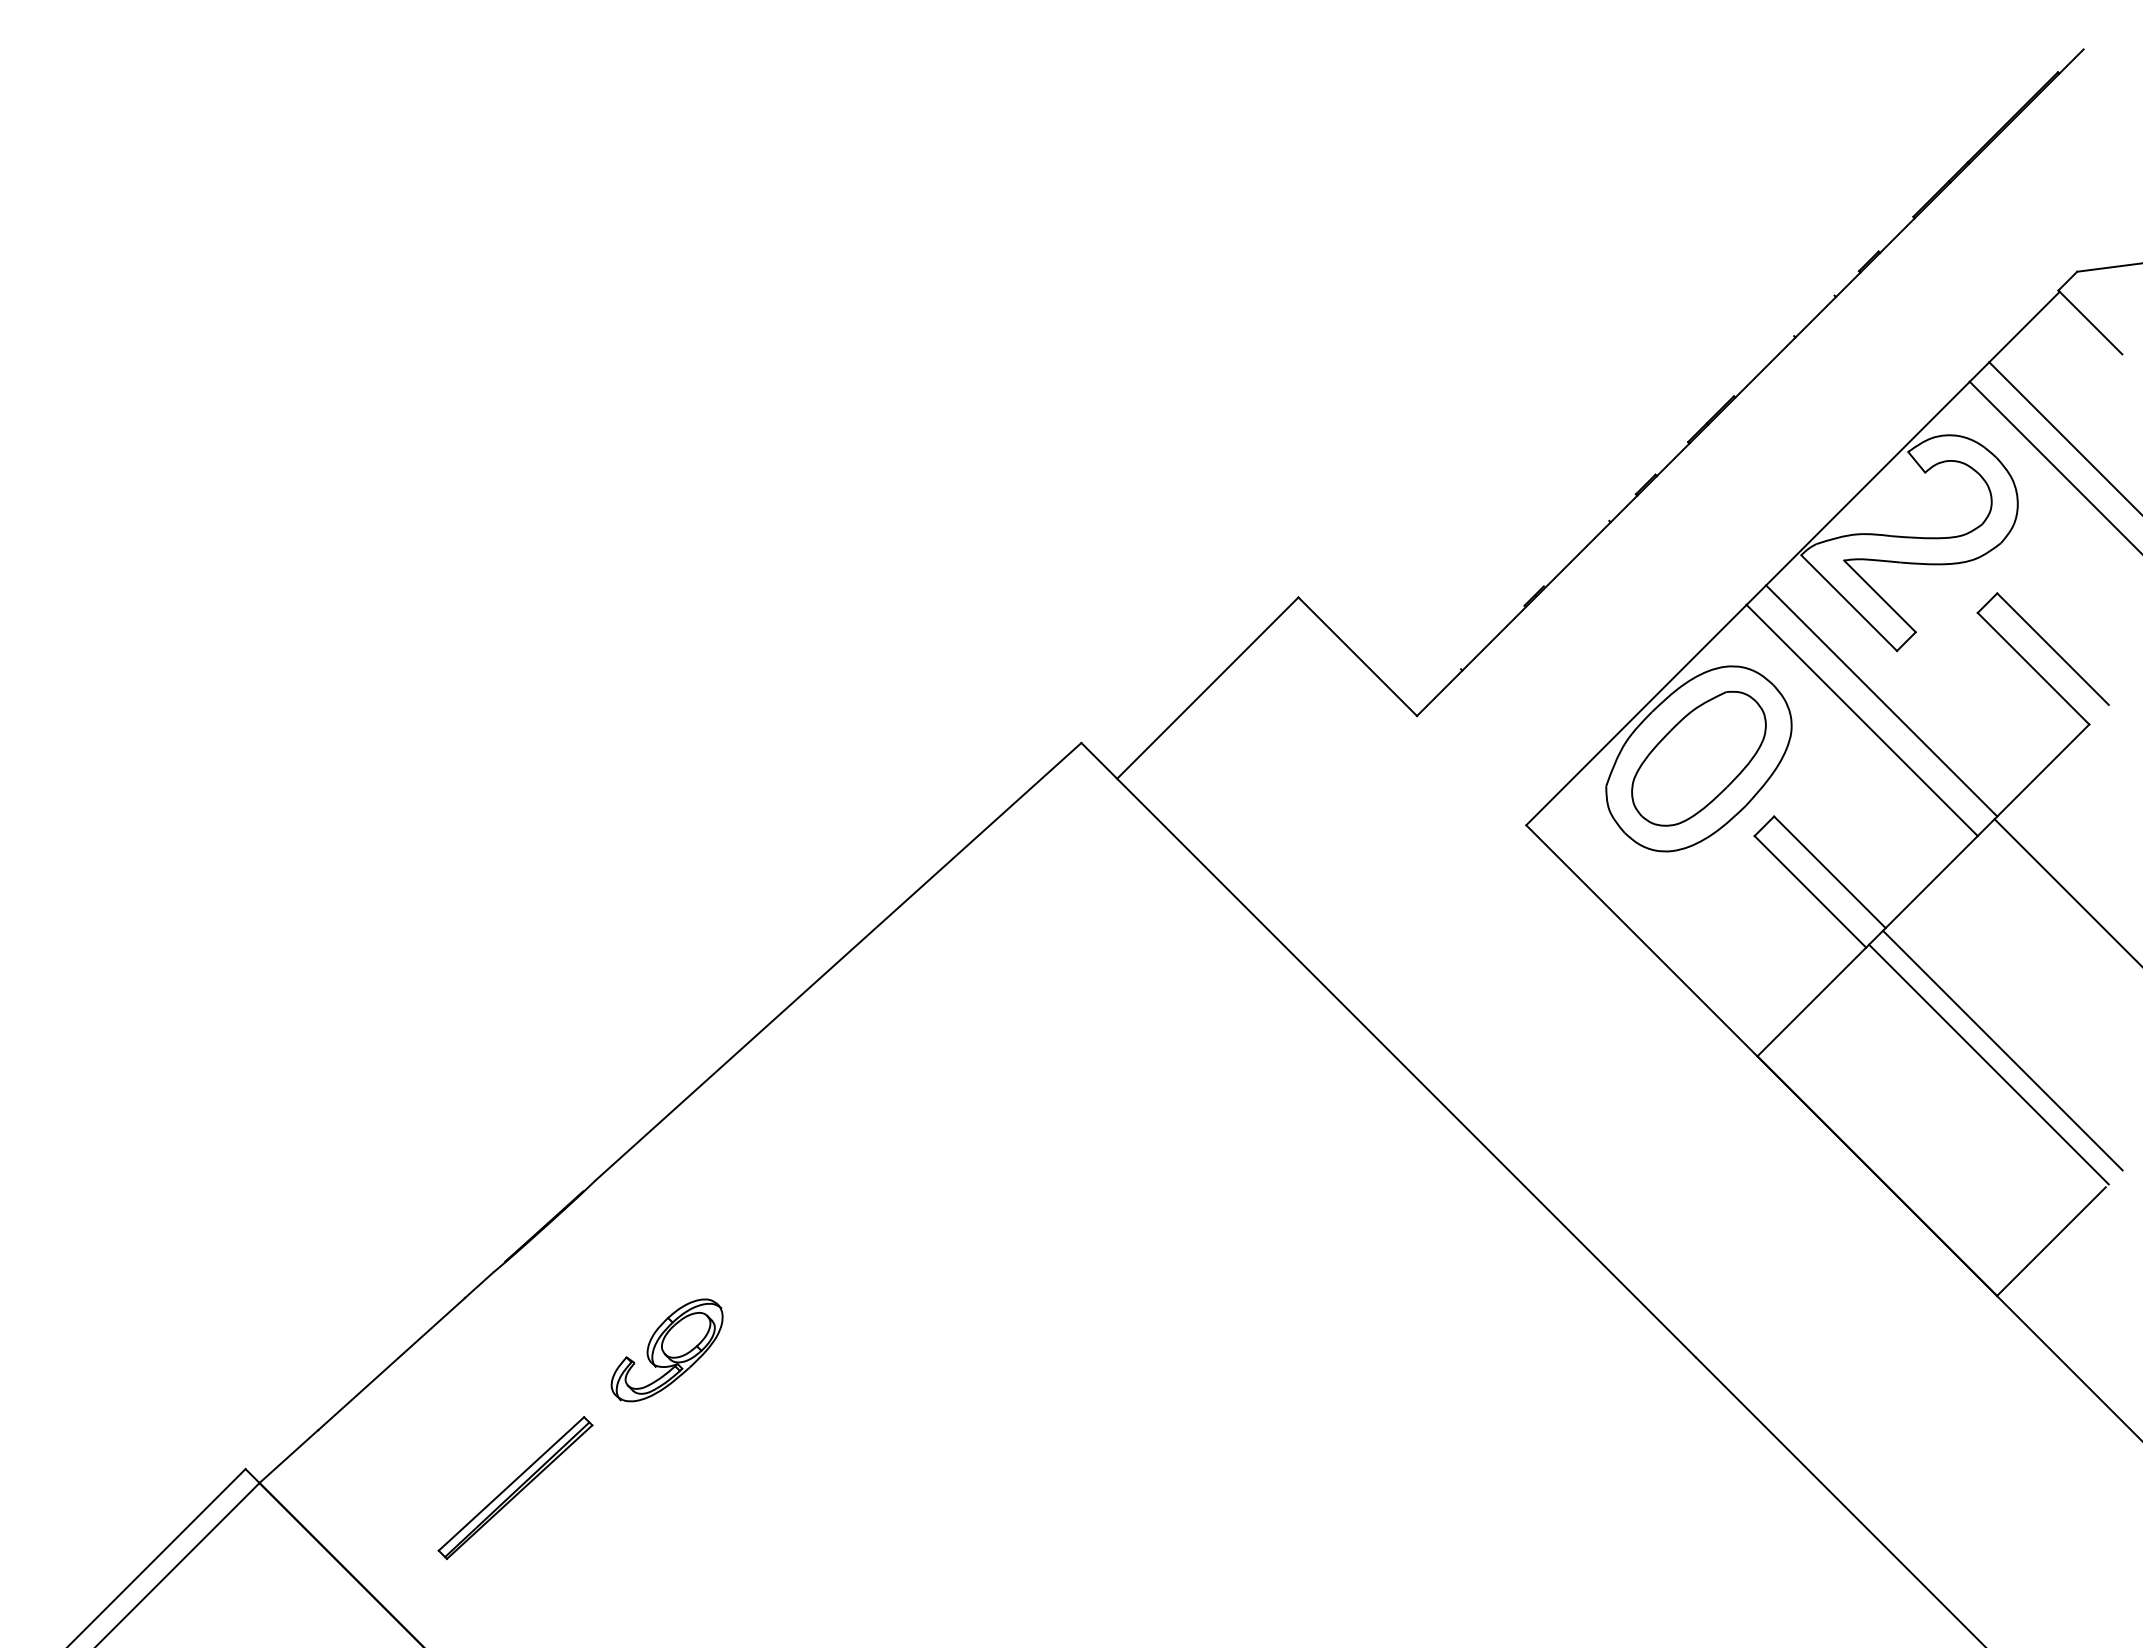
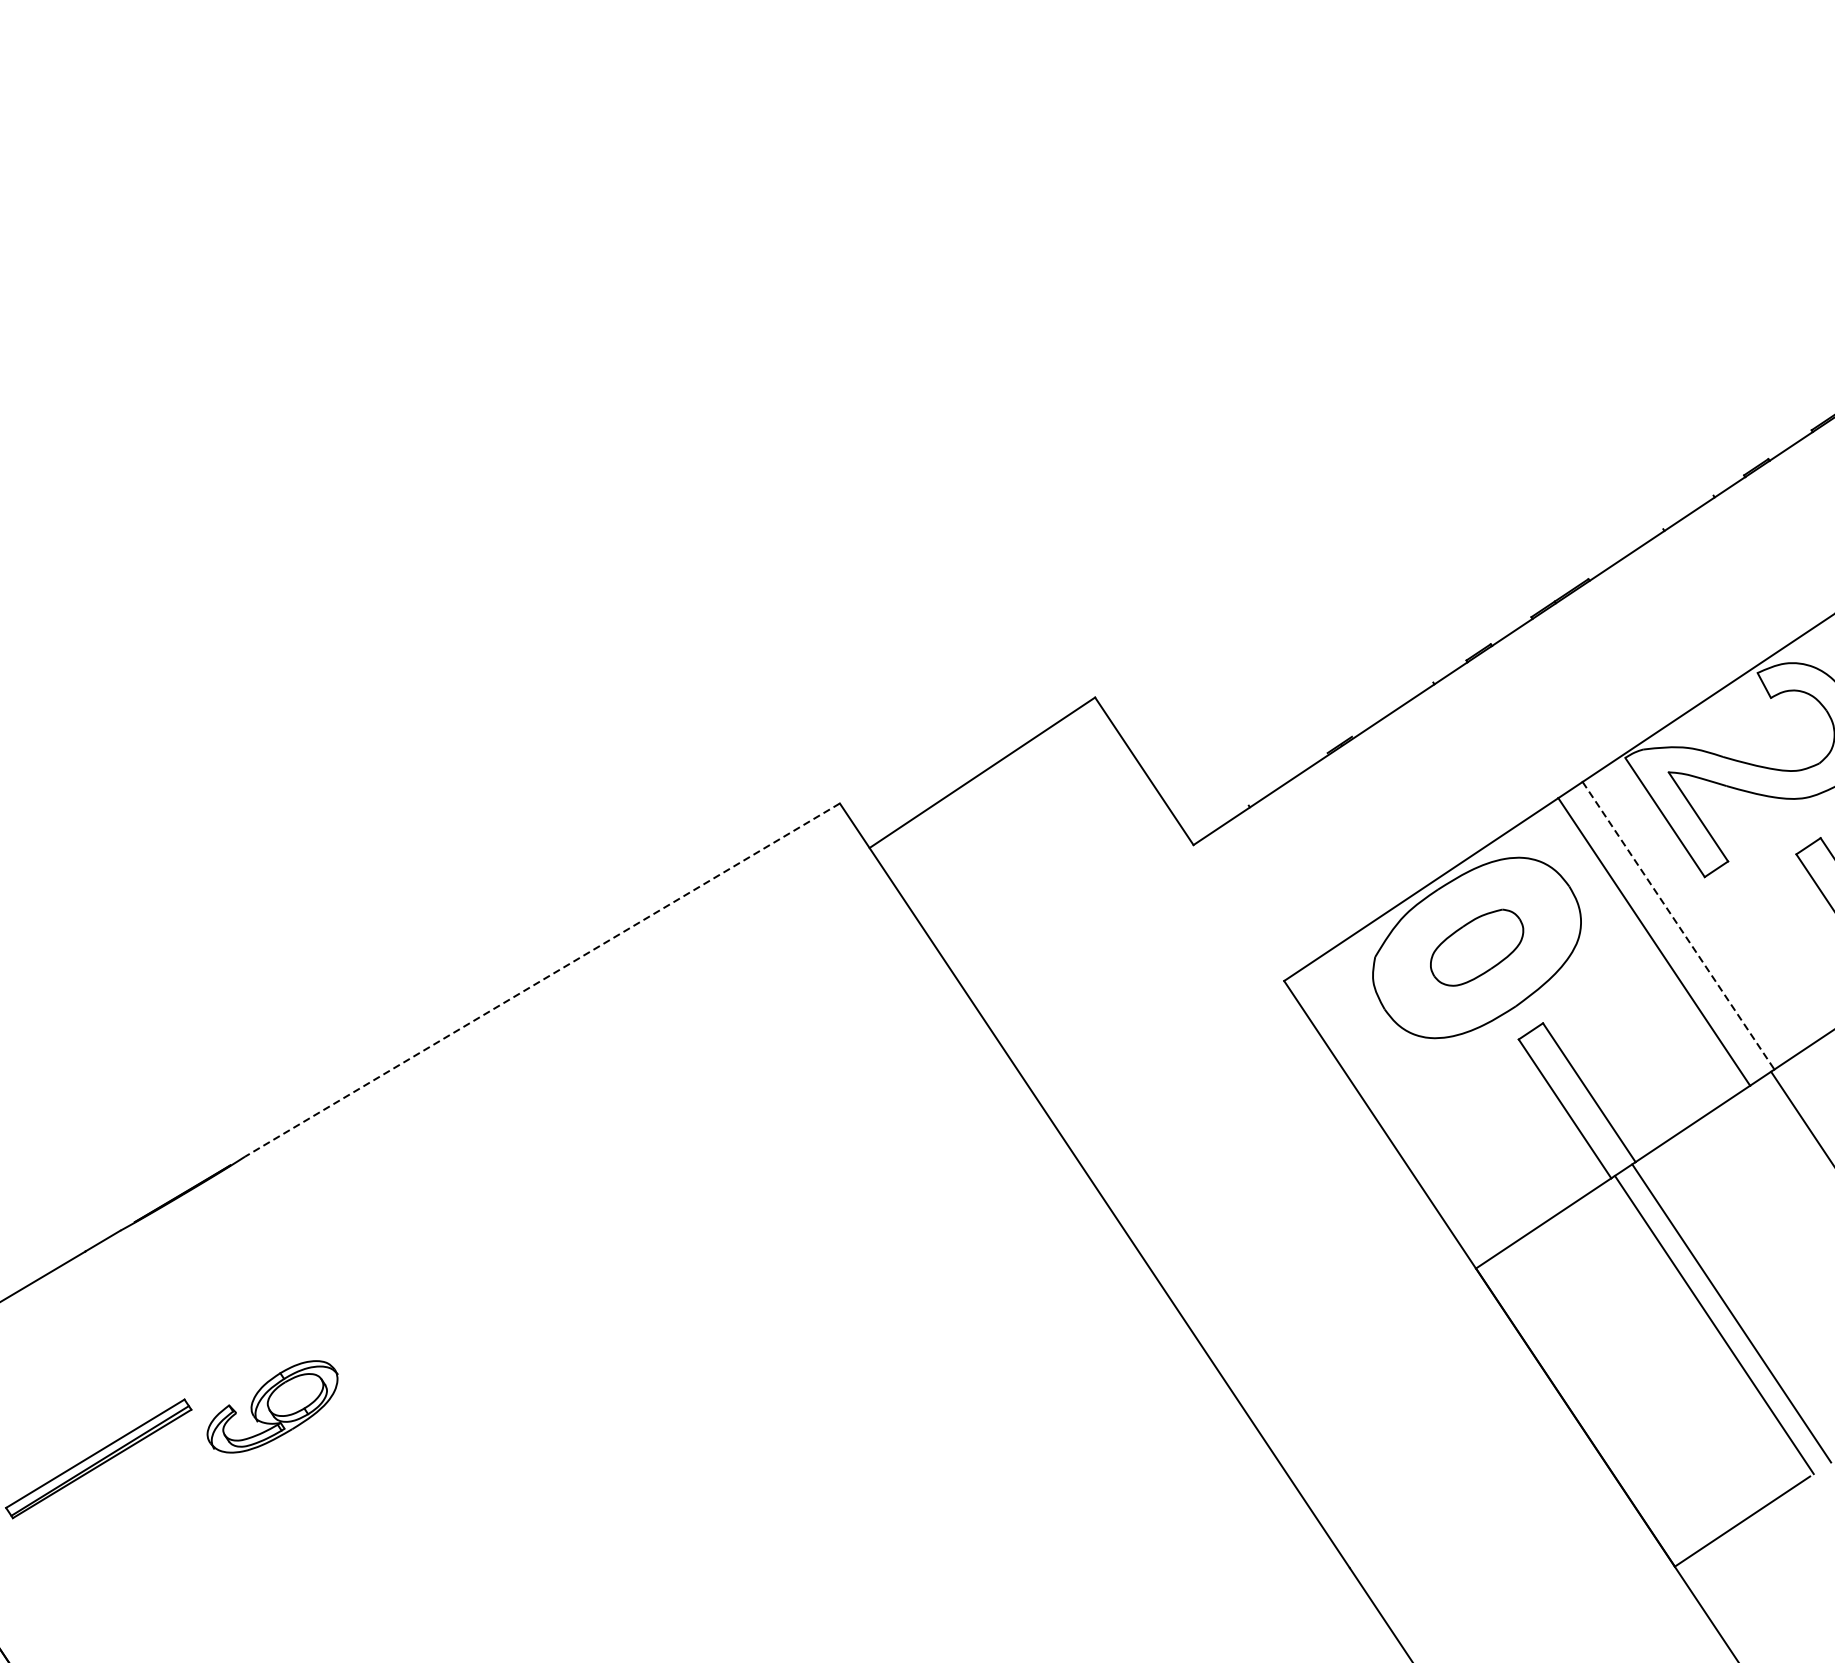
line: (1882, 701) -> (1679, 926), solid -> dashed
part: (1698, 758) -> (1476, 947), size x0.6
line: (837, 962) -> (541, 980), solid -> dashed
part: (666, 1350) -> (271, 1406), moved

